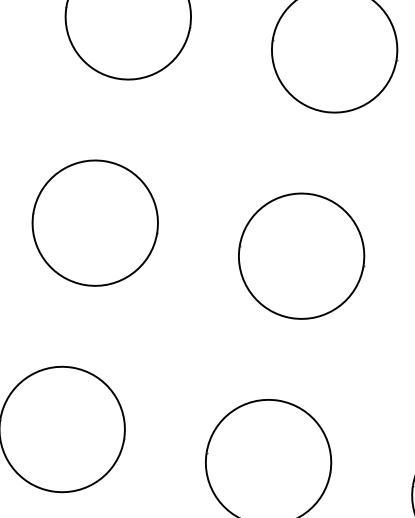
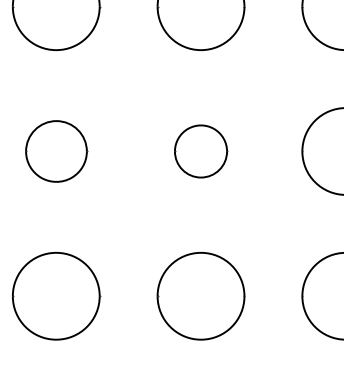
part: (95, 223) -> (56, 151), size x0.7
part: (300, 256) -> (200, 151), size x0.6

